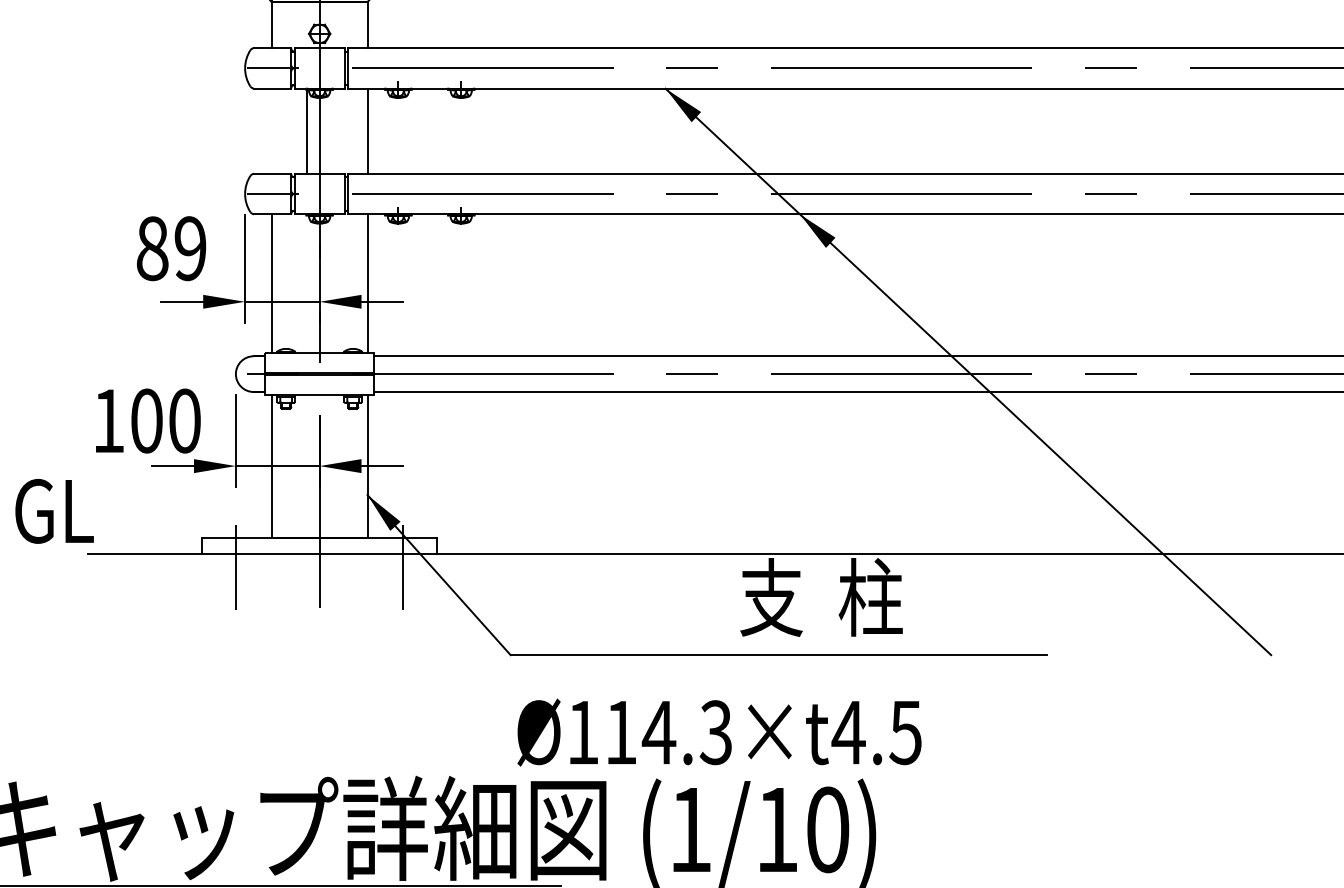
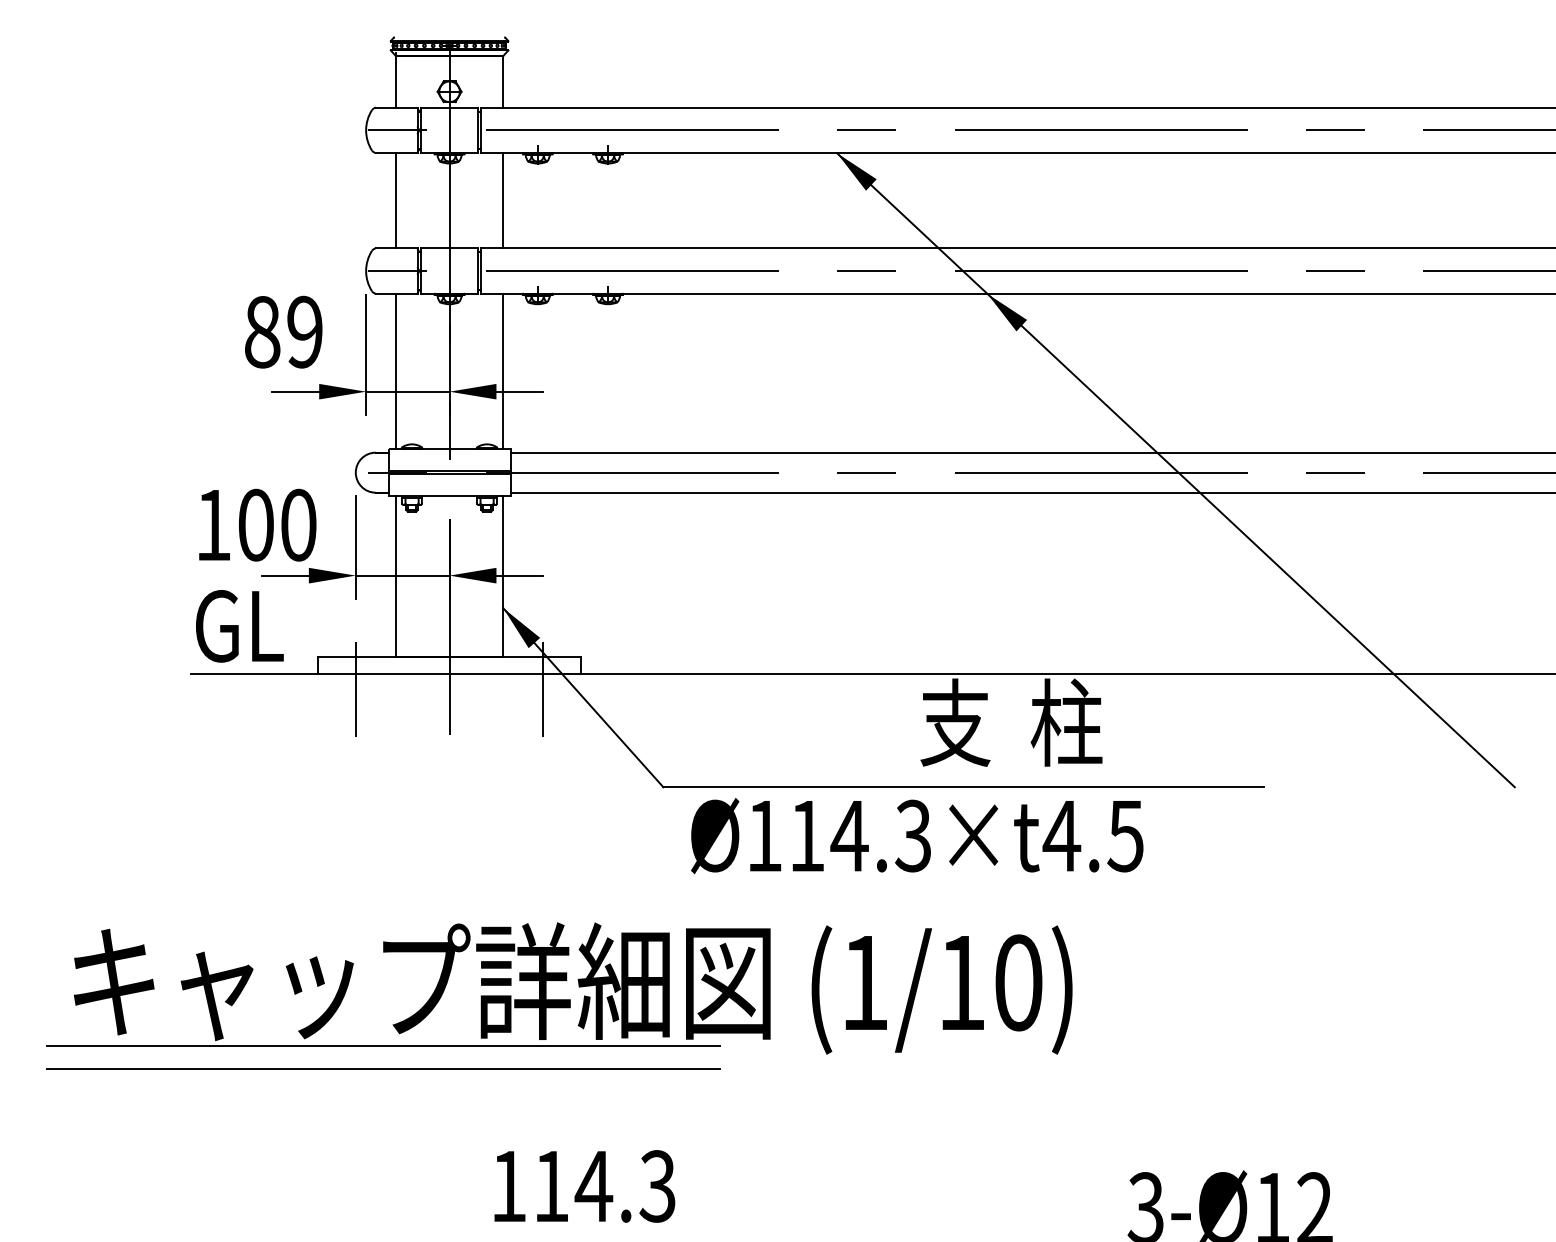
line: (306, 131) -> (395, 200), moved
text: (54, 511) -> (239, 626), moved
text: (719, 733) -> (917, 836), moved

